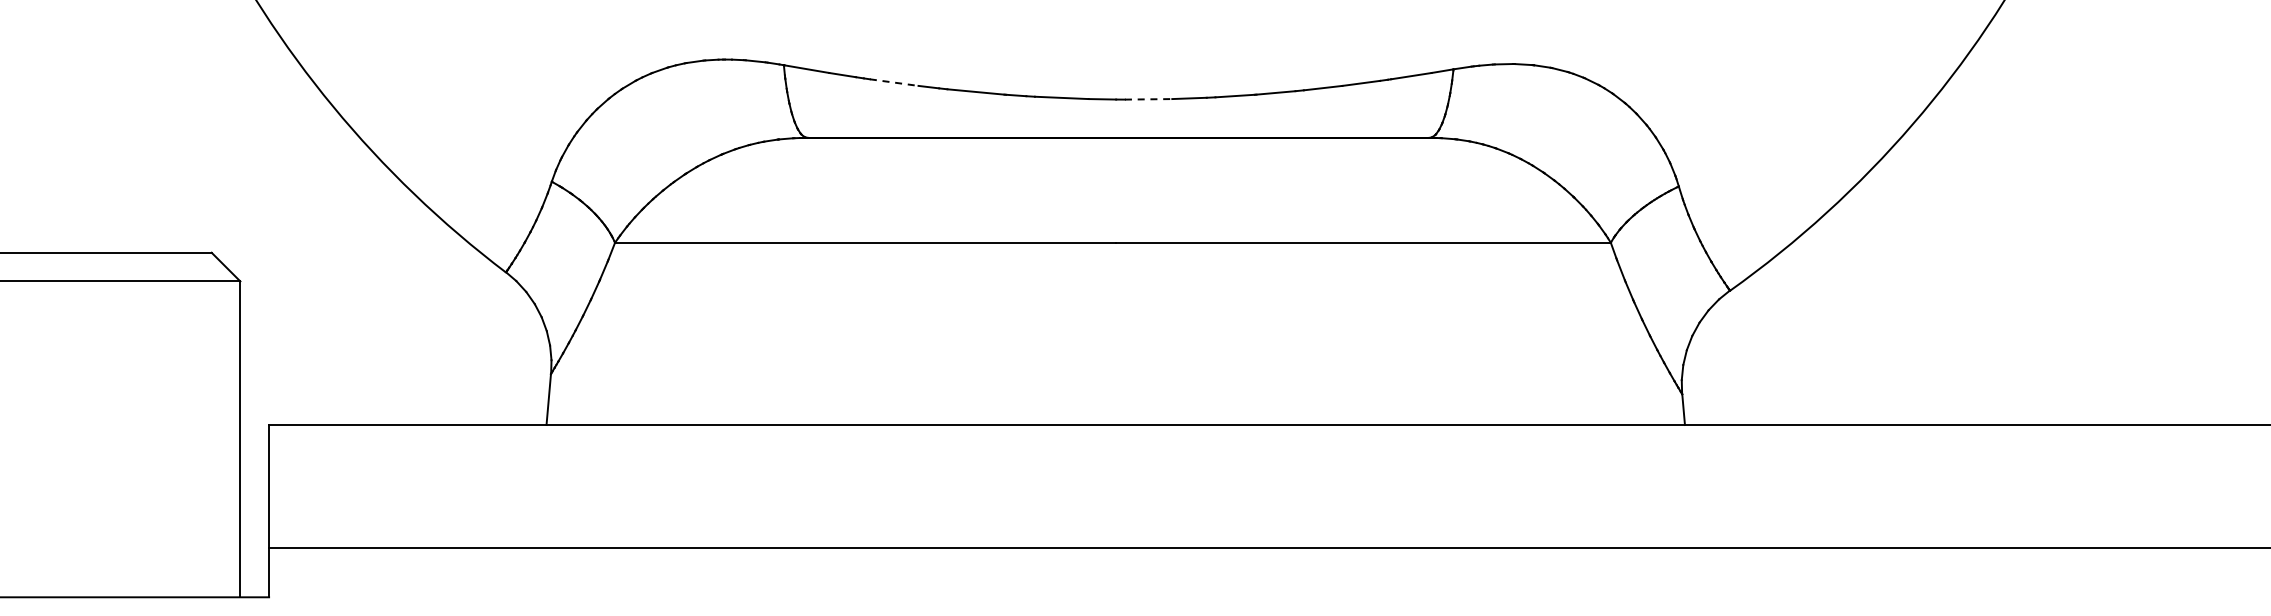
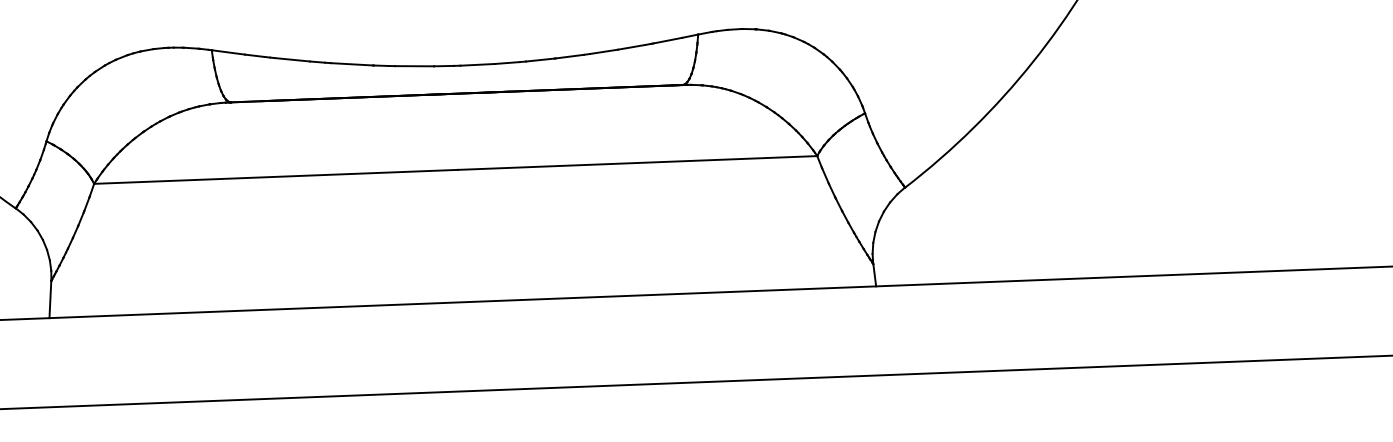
line: (894, 82) -> (292, 59), dashed -> solid
line: (1148, 99) -> (477, 64), dashed -> solid

